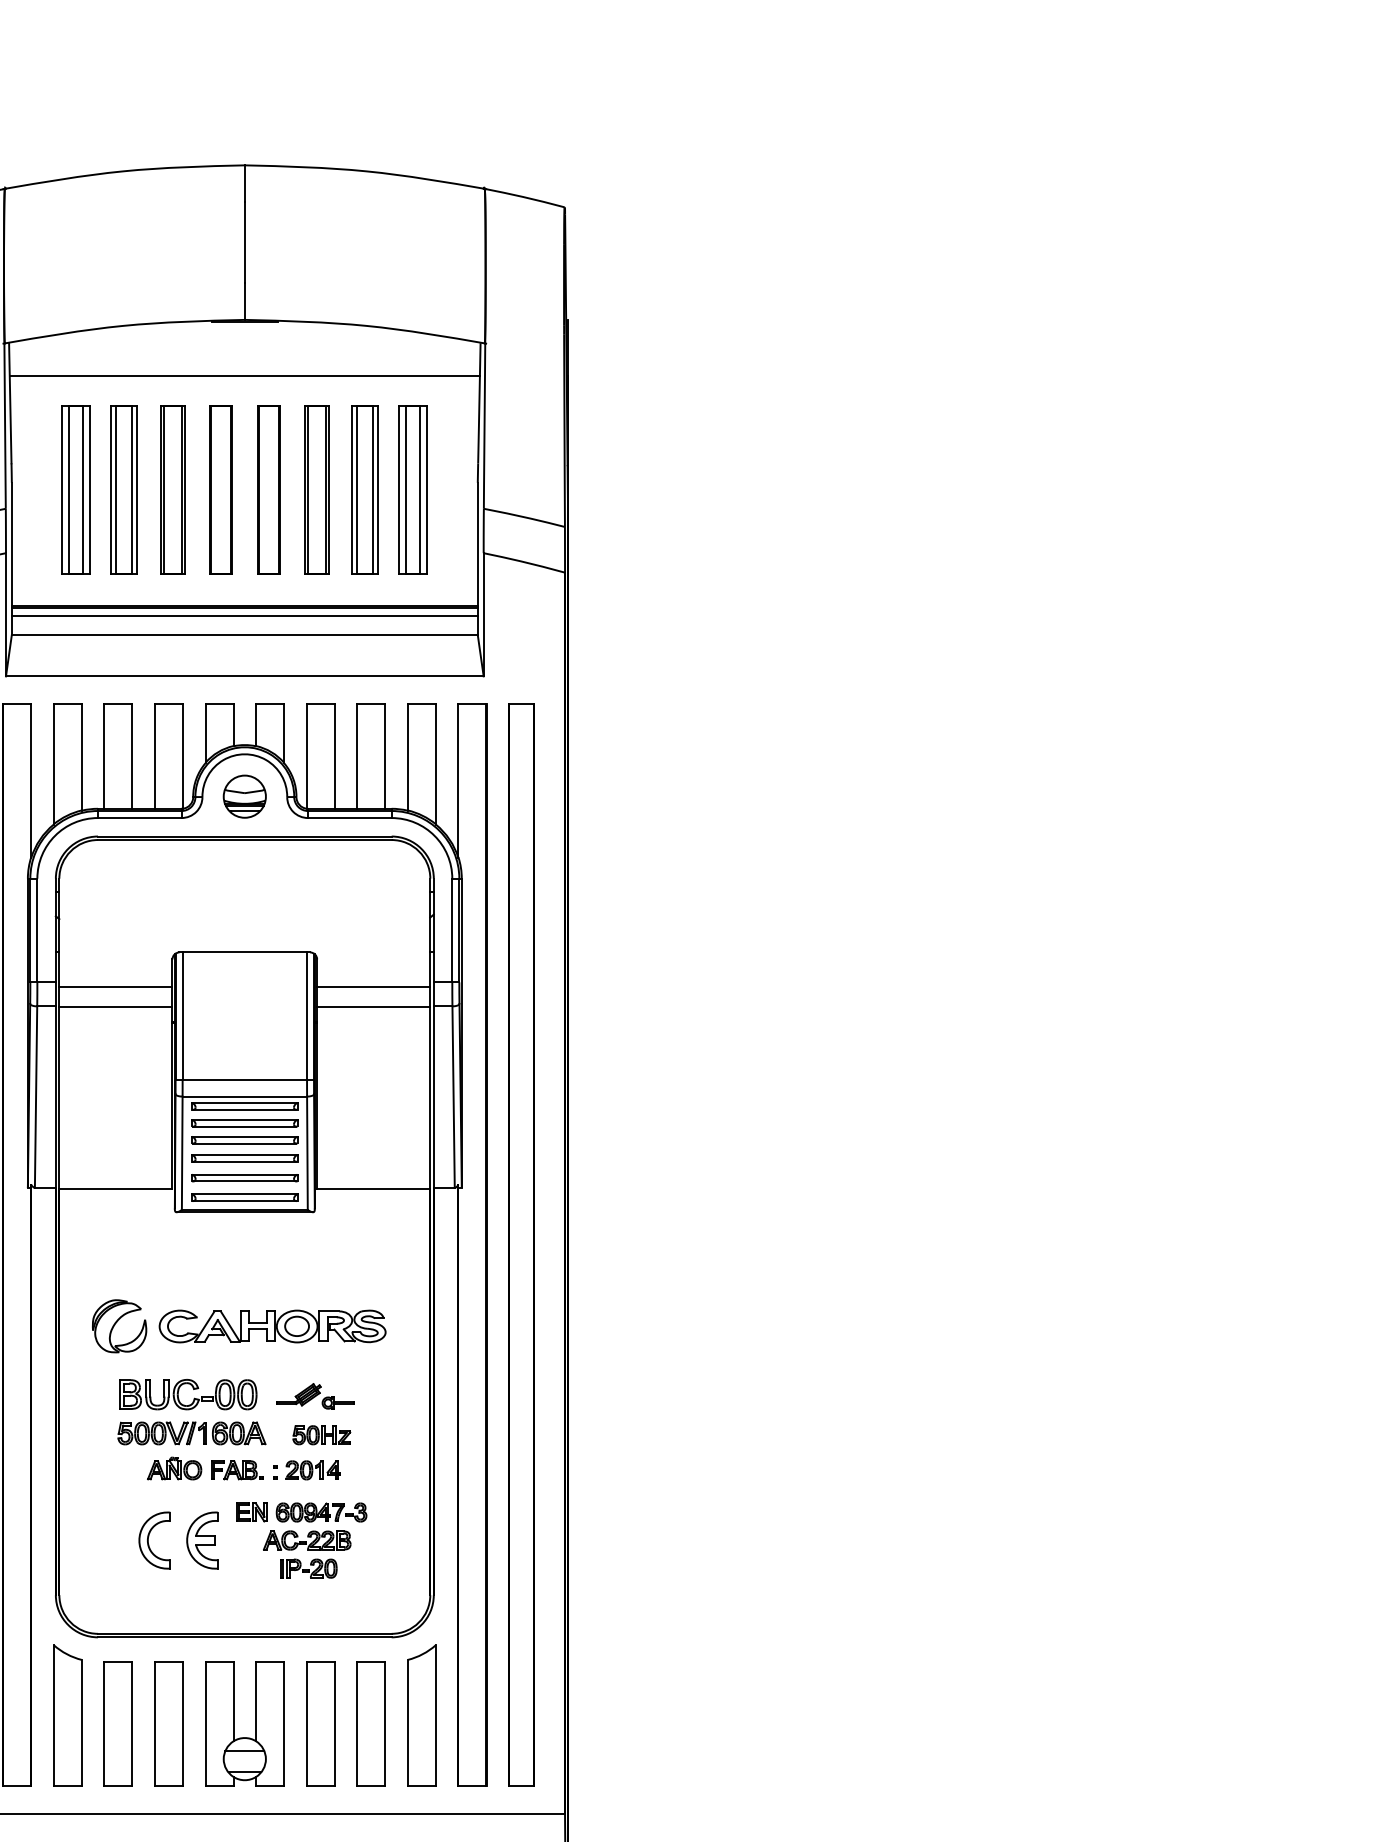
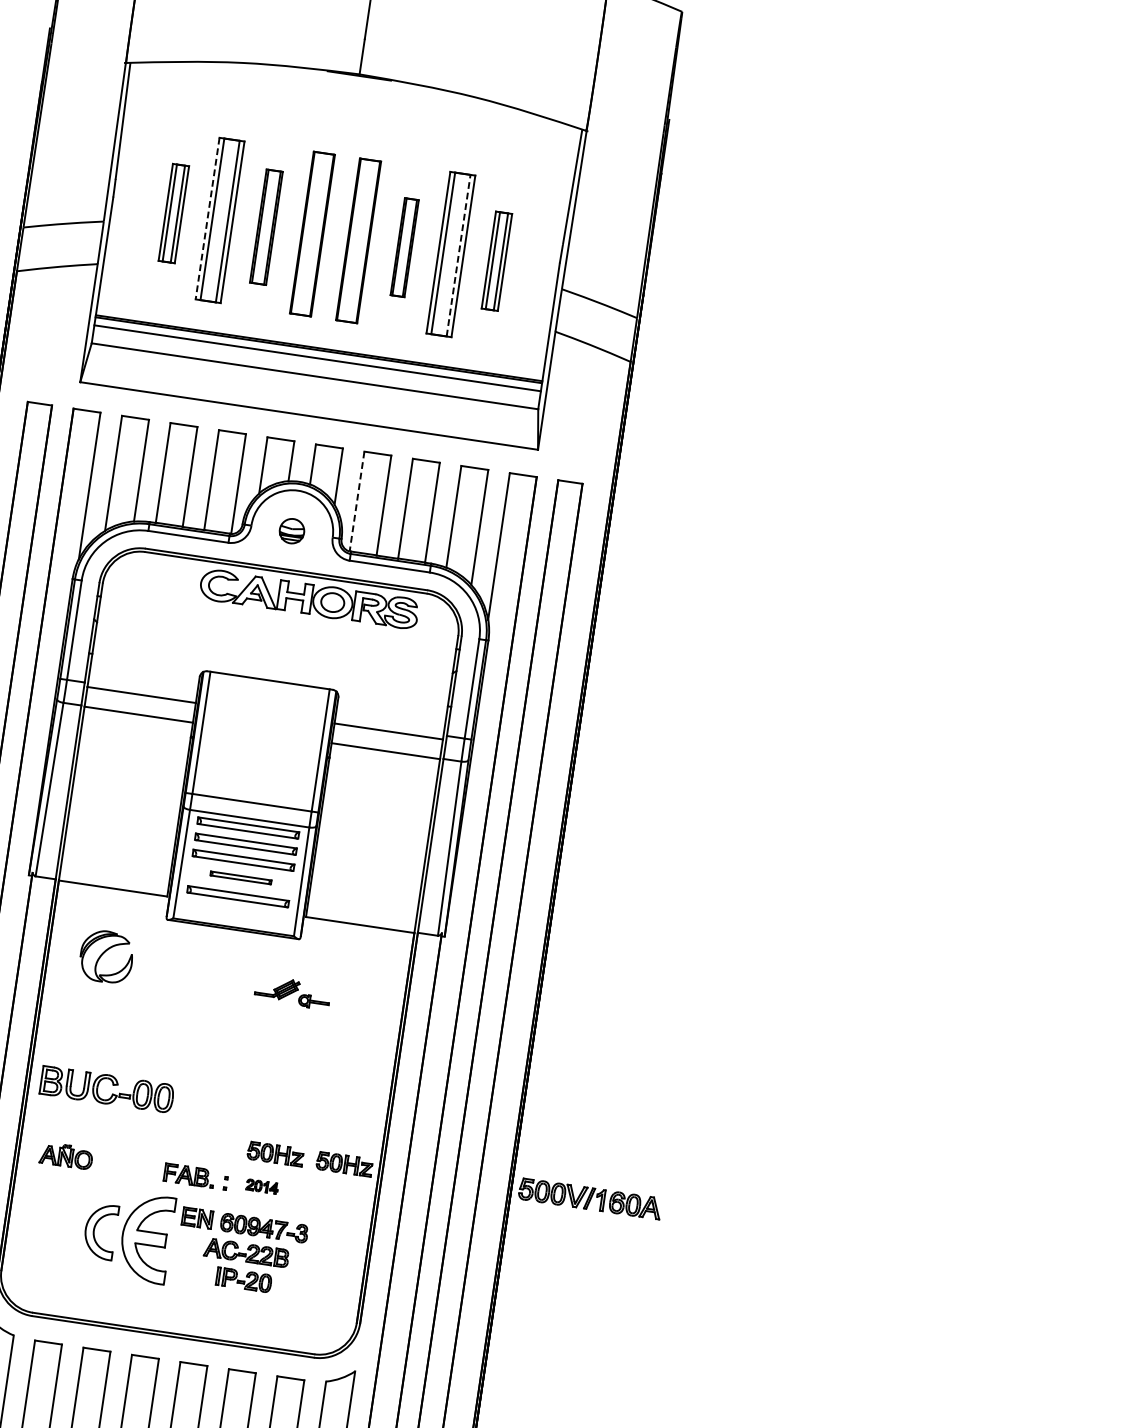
line: (244, 375) -> (351, 127), removed
part: (75, 489) -> (173, 212), size x0.6
part: (172, 489) -> (266, 226), size x0.7
part: (316, 489) -> (404, 247), size x0.6
line: (373, 489) -> (458, 255), solid -> dashed
part: (412, 489) -> (496, 260), size x0.6
line: (111, 490) -> (207, 218), solid -> dashed
line: (306, 757) -> (356, 502), solid -> dashed
part: (244, 796) -> (291, 531), size x0.6
part: (244, 1158) -> (240, 877), size x0.6
part: (244, 1197) -> (235, 915), removed
part: (119, 1326) -> (106, 957), moved
part: (272, 1326) -> (309, 599), moved
part: (315, 1396) -> (293, 992), moved
part: (193, 1398) -> (111, 1093), moved
part: (191, 1433) -> (589, 1198), moved
part: (393, 1435) -> (344, 1164), added
part: (174, 1468) -> (66, 1155), moved
part: (312, 1470) -> (261, 1186), size x0.6
part: (202, 1540) -> (146, 1238), size x1.6

